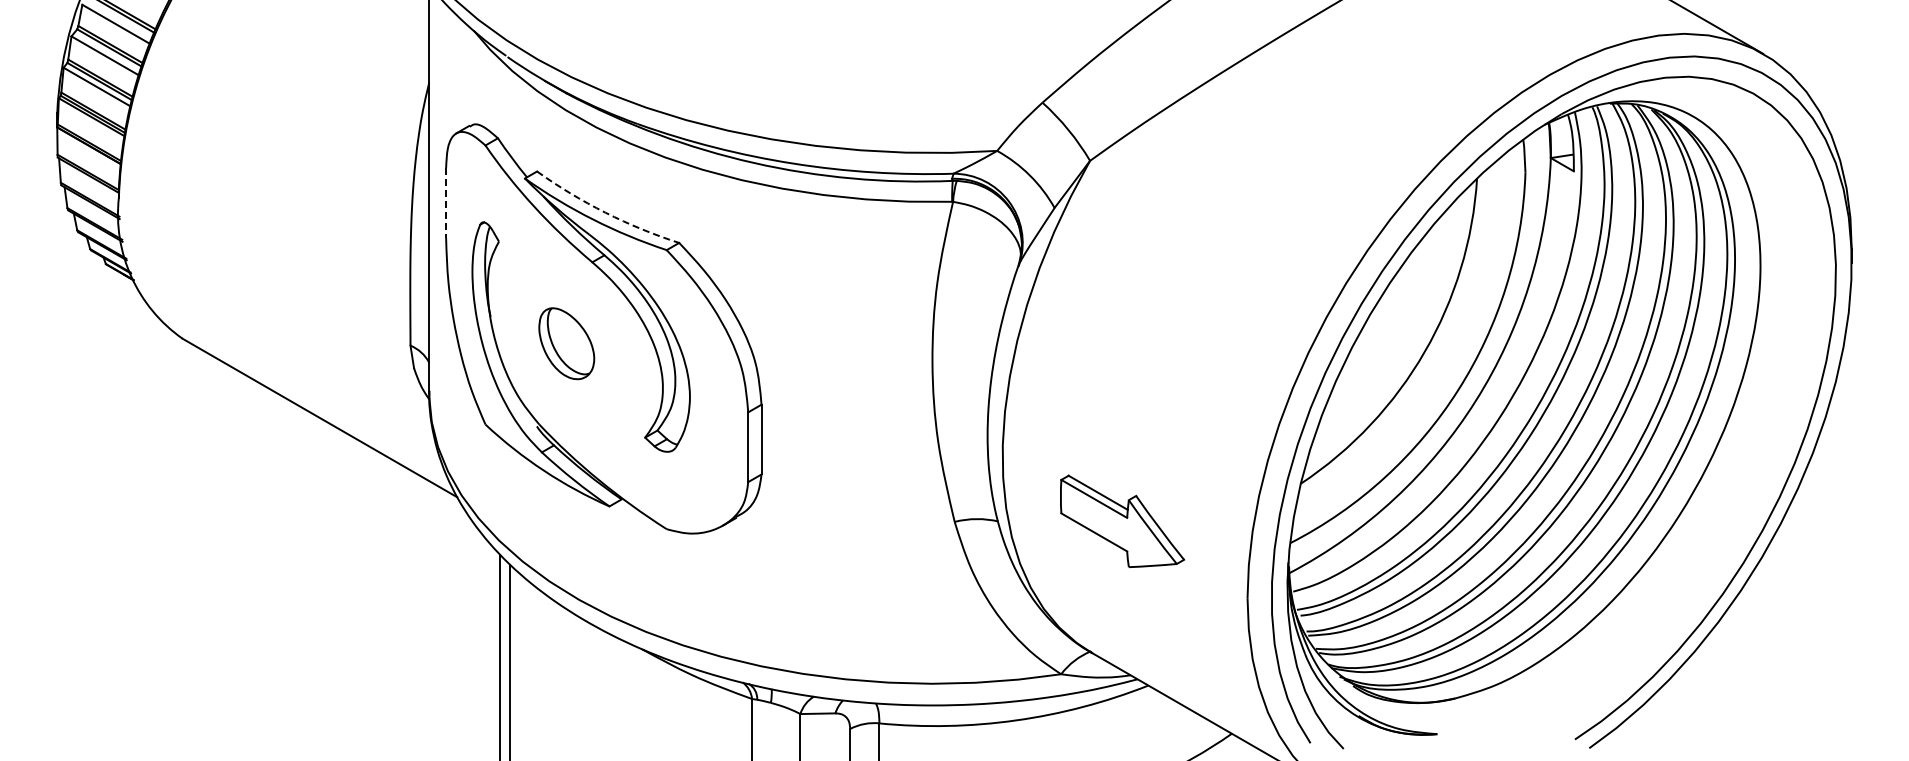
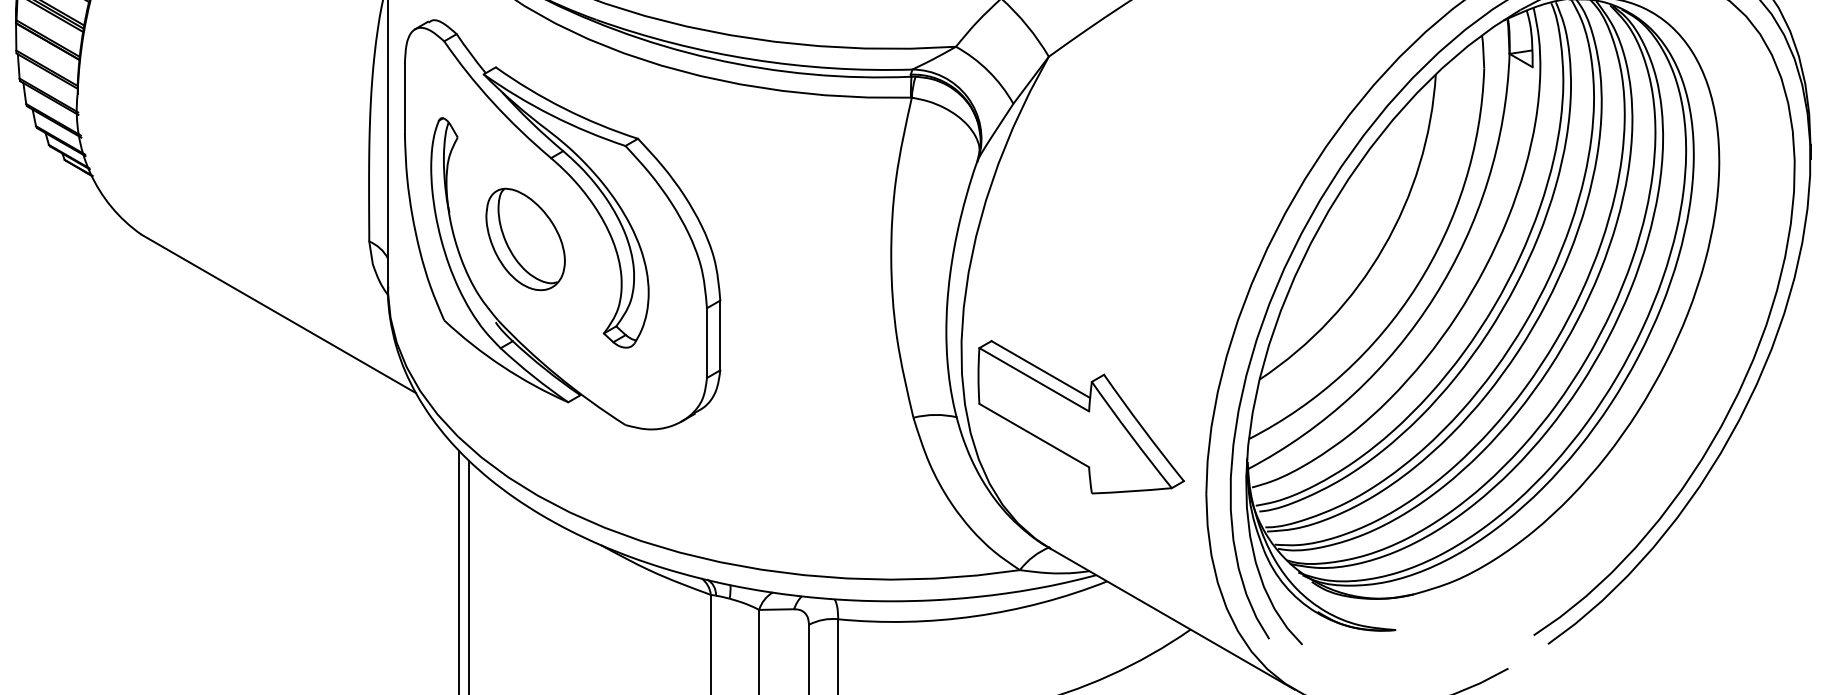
line: (446, 203) -> (405, 99), dashed -> solid
arc: (605, 212) -> (564, 108), dashed -> solid
part: (566, 343) -> (525, 239), size x1.43
part: (1122, 521) -> (1081, 417), size x1.67

